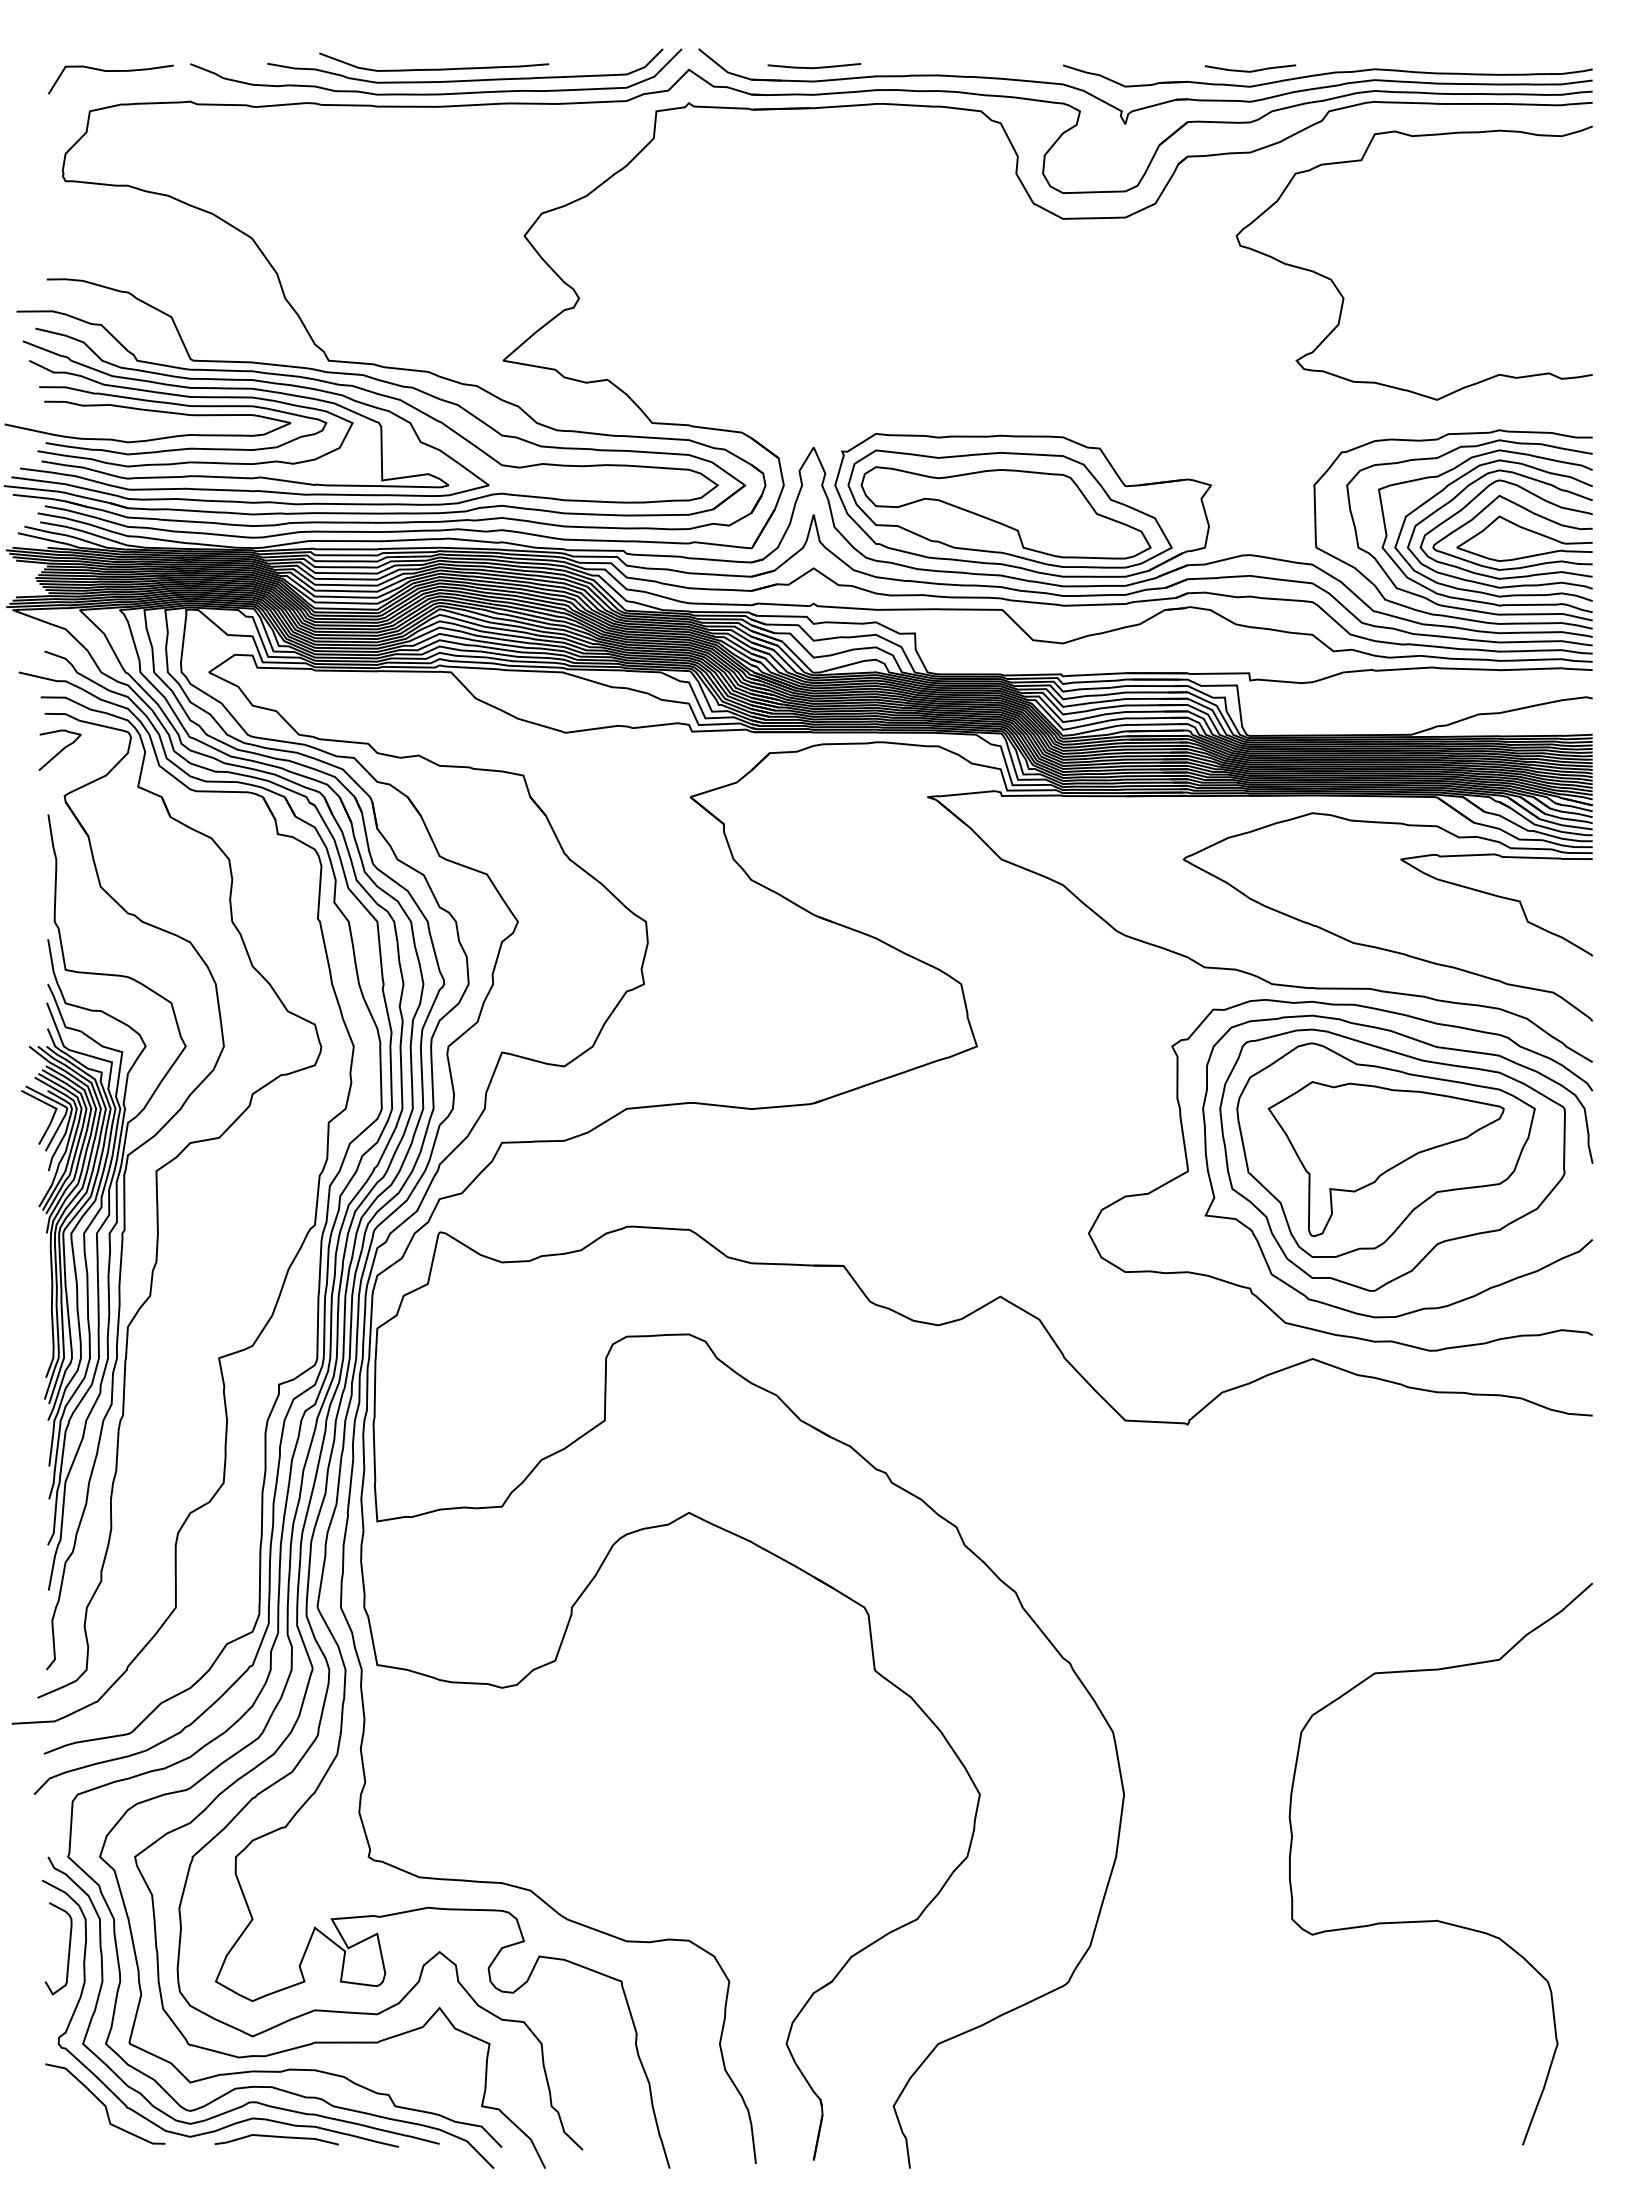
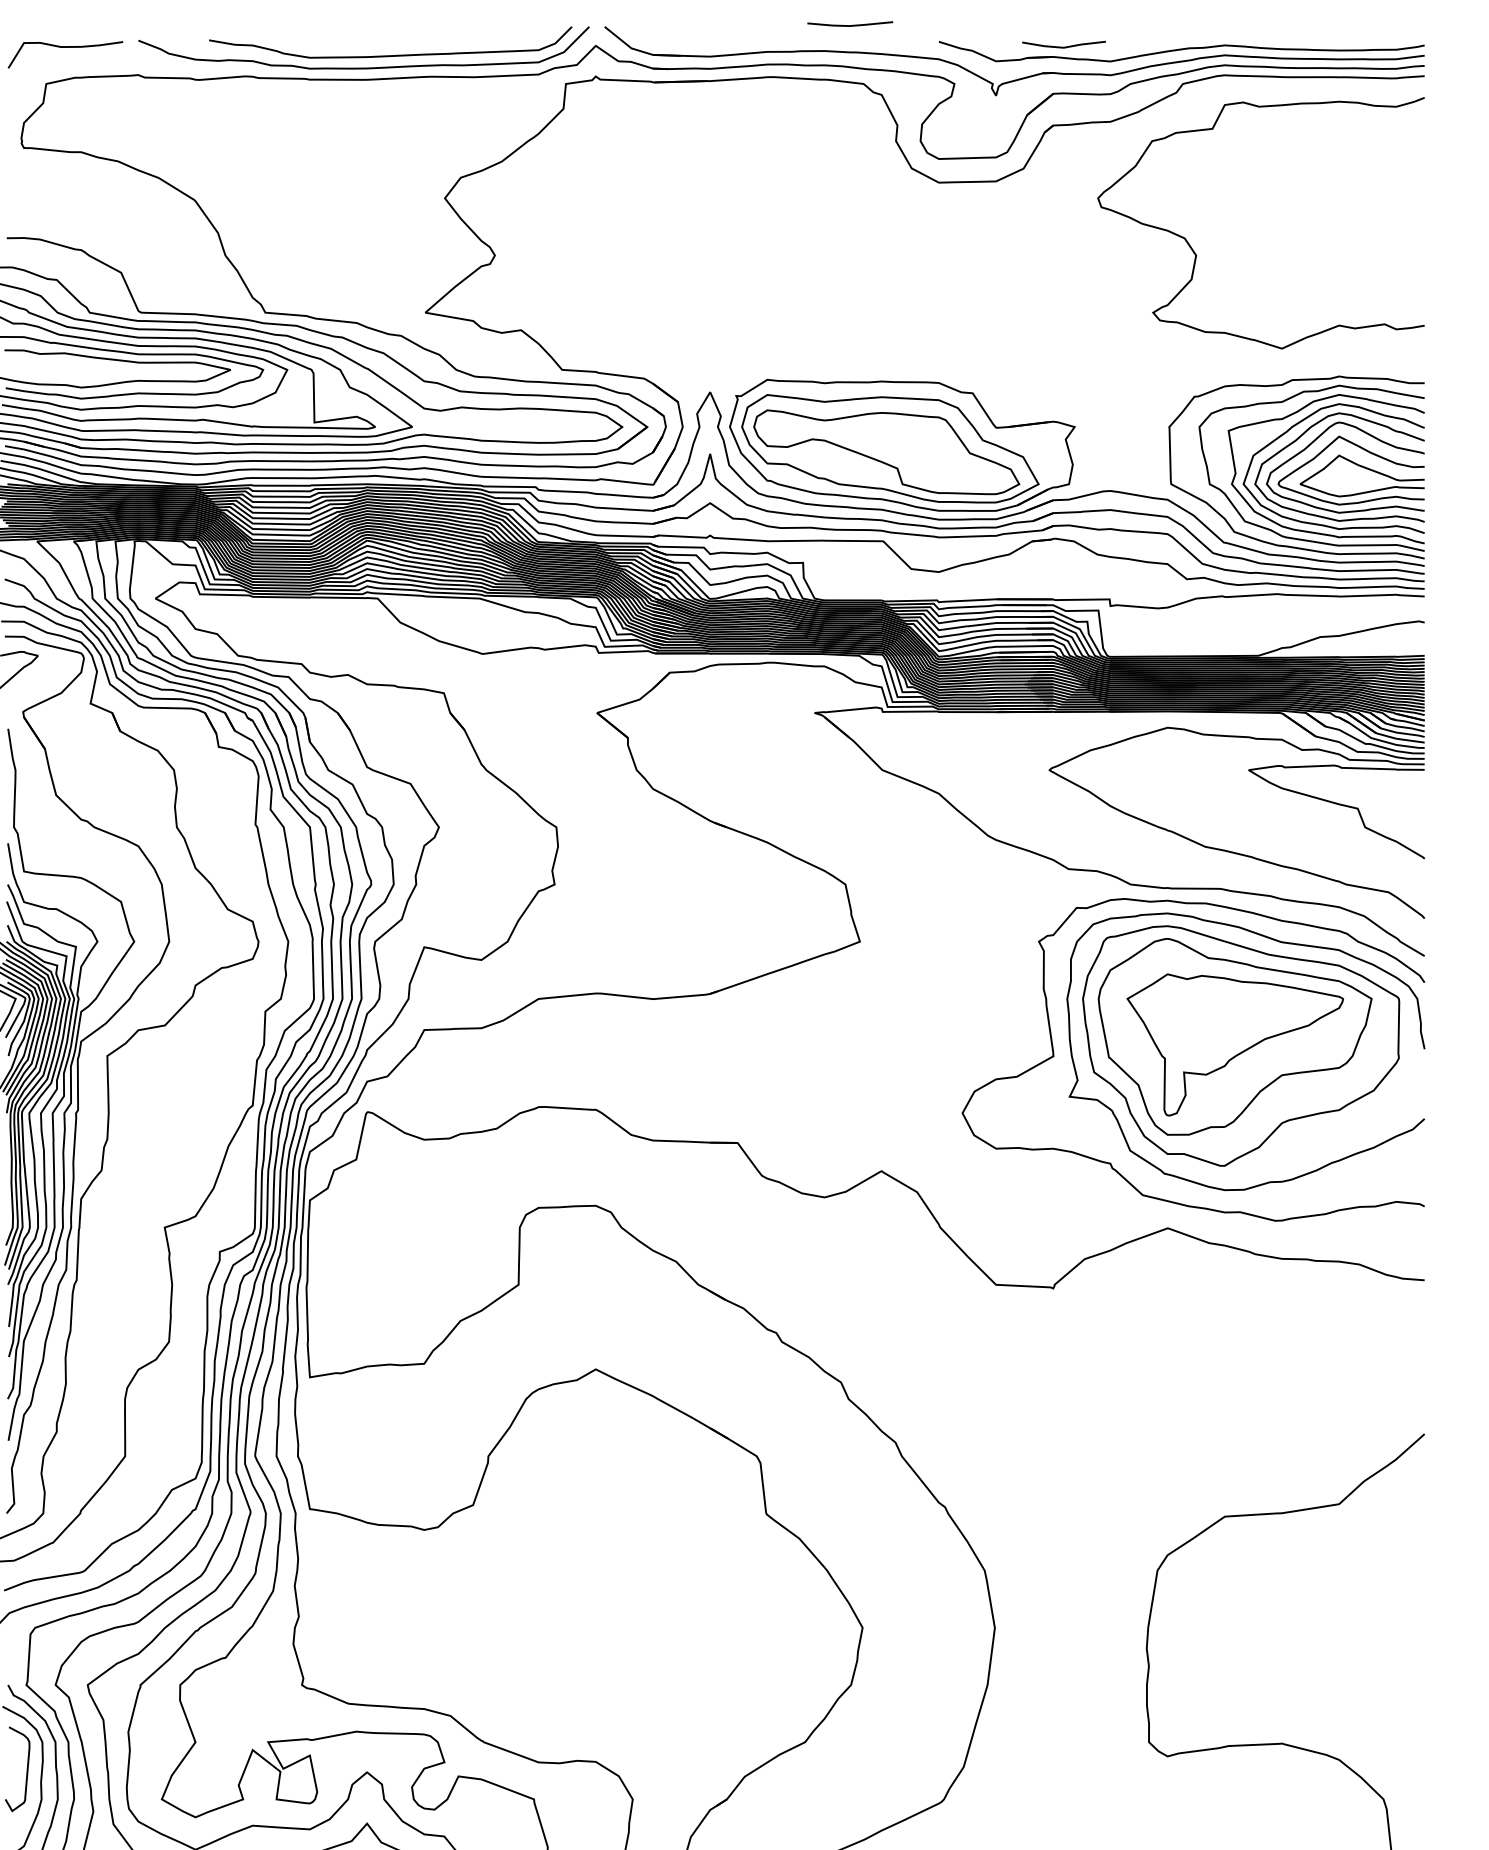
line: (814, 67) -> (850, 25), moved
curve: (434, 68) -> (362, 44), removed
line: (1250, 70) -> (1064, 46), moved

